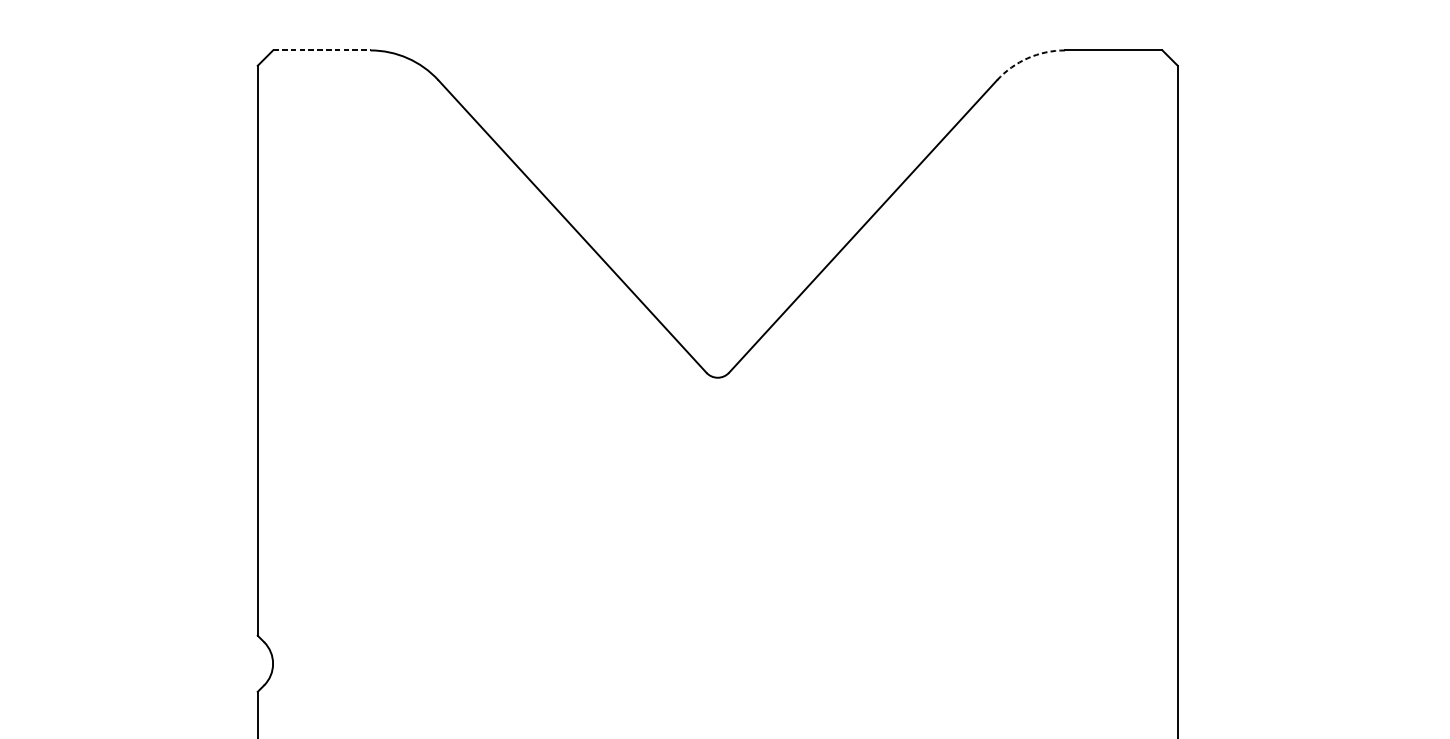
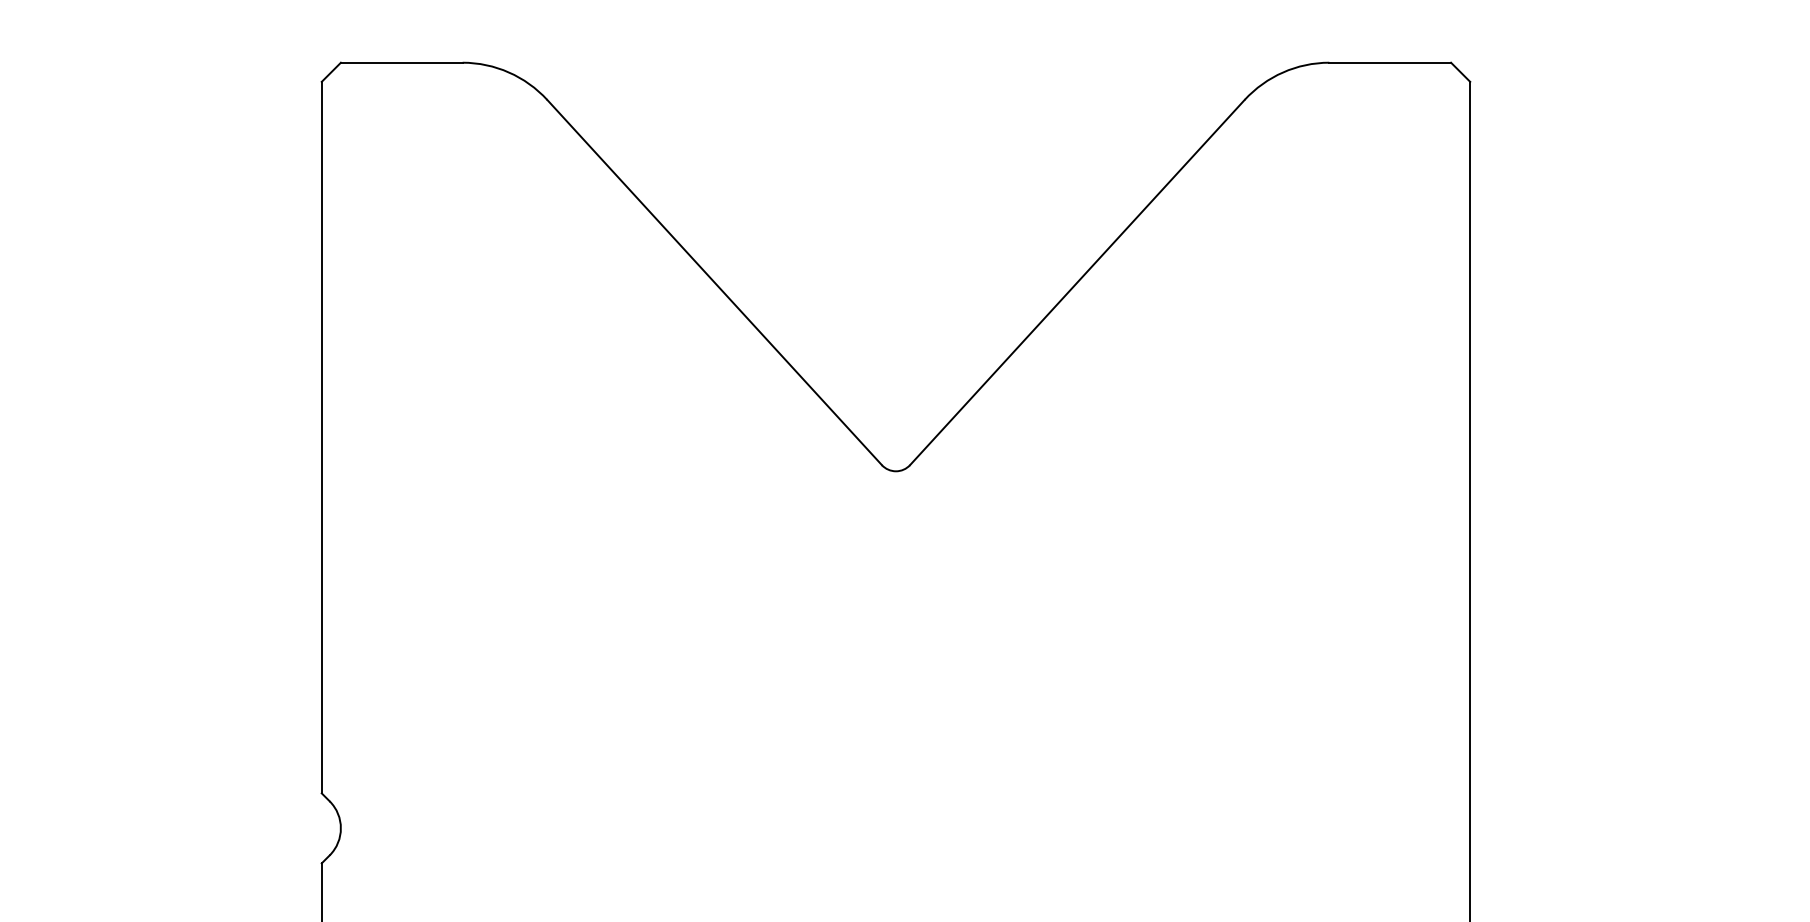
line: (321, 50) -> (401, 62), dashed -> solid
arc: (1028, 58) -> (1283, 72), dashed -> solid

